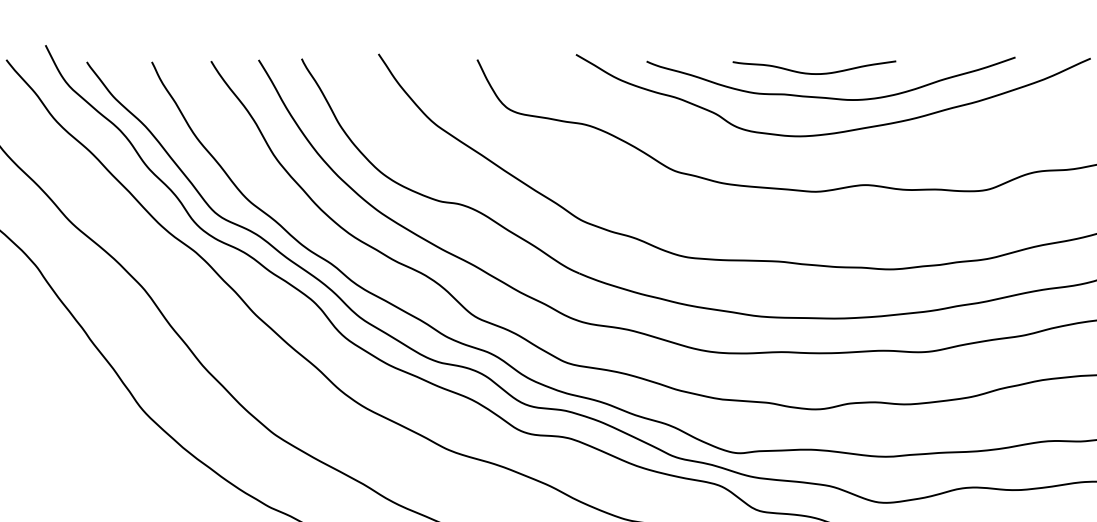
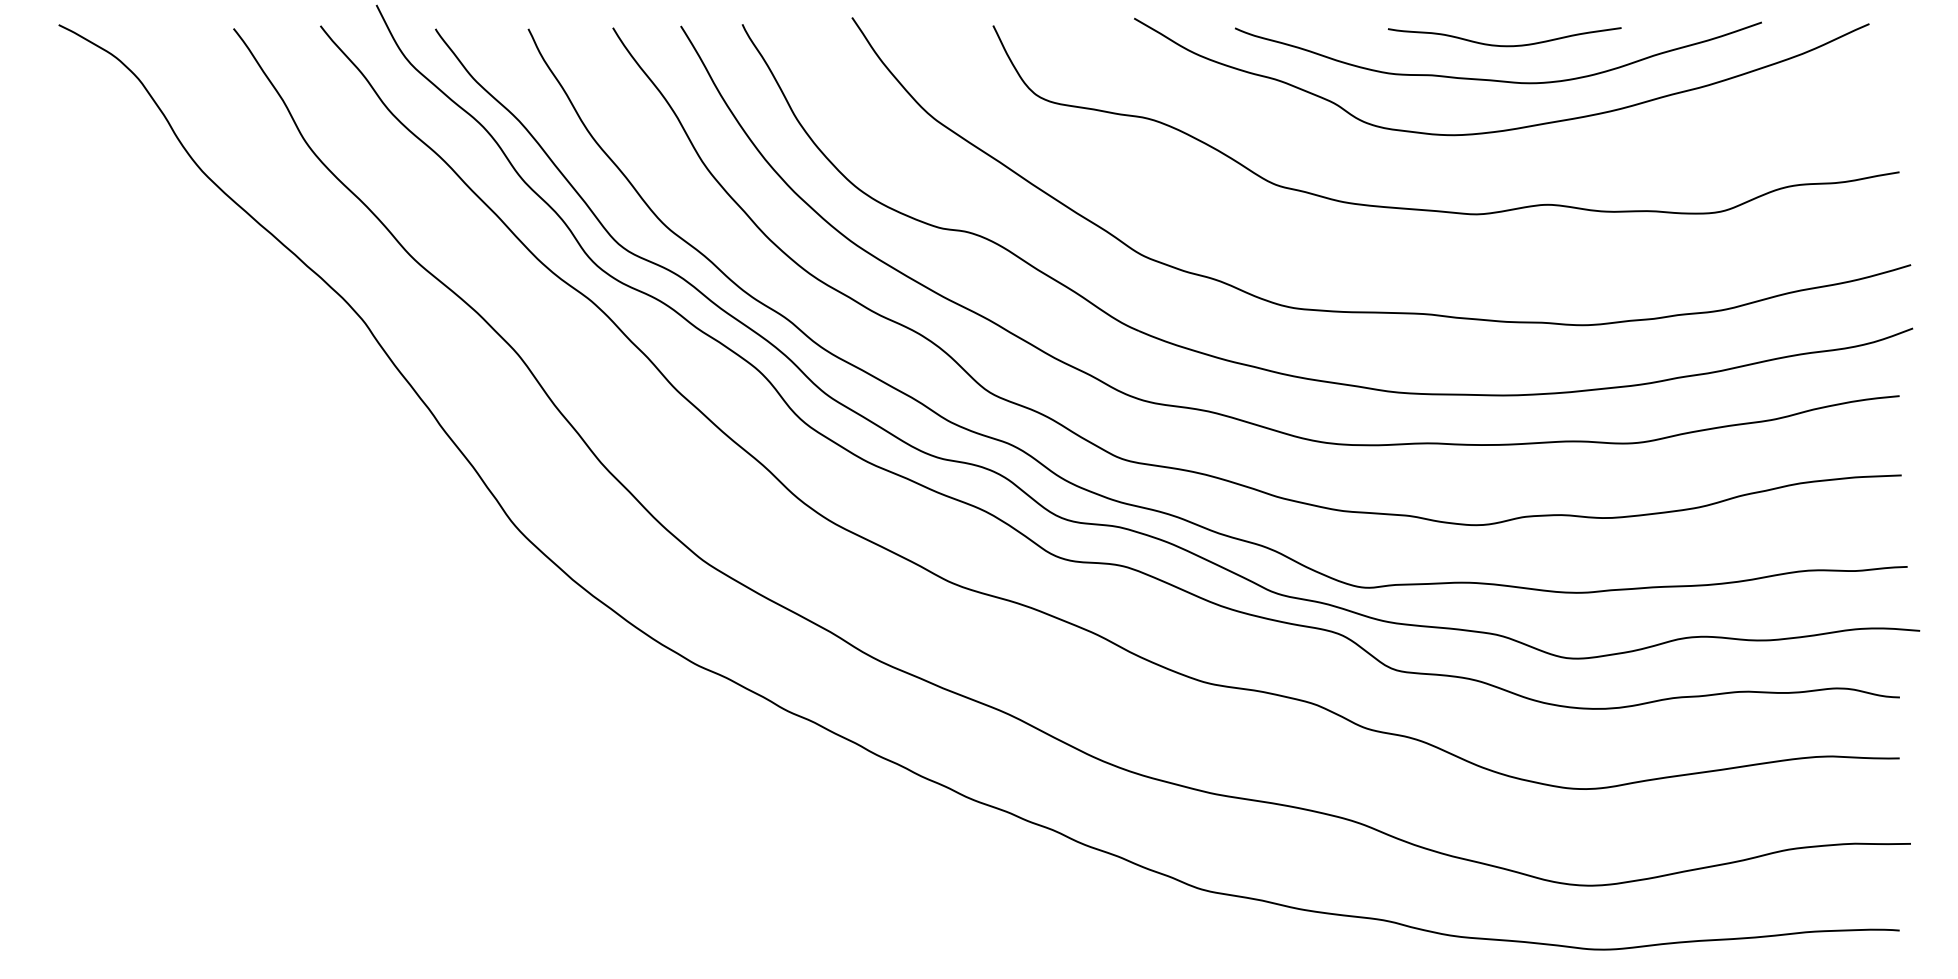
curve: (814, 73) -> (1504, 45), moved

